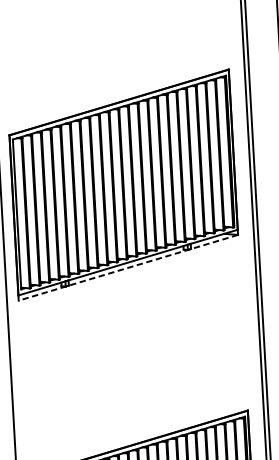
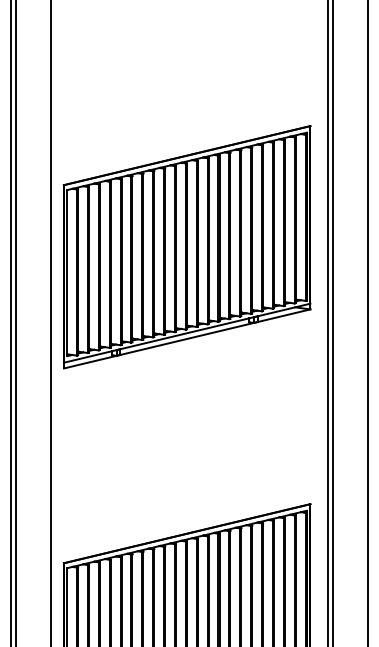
line: (128, 267) -> (187, 338), dashed -> solid

